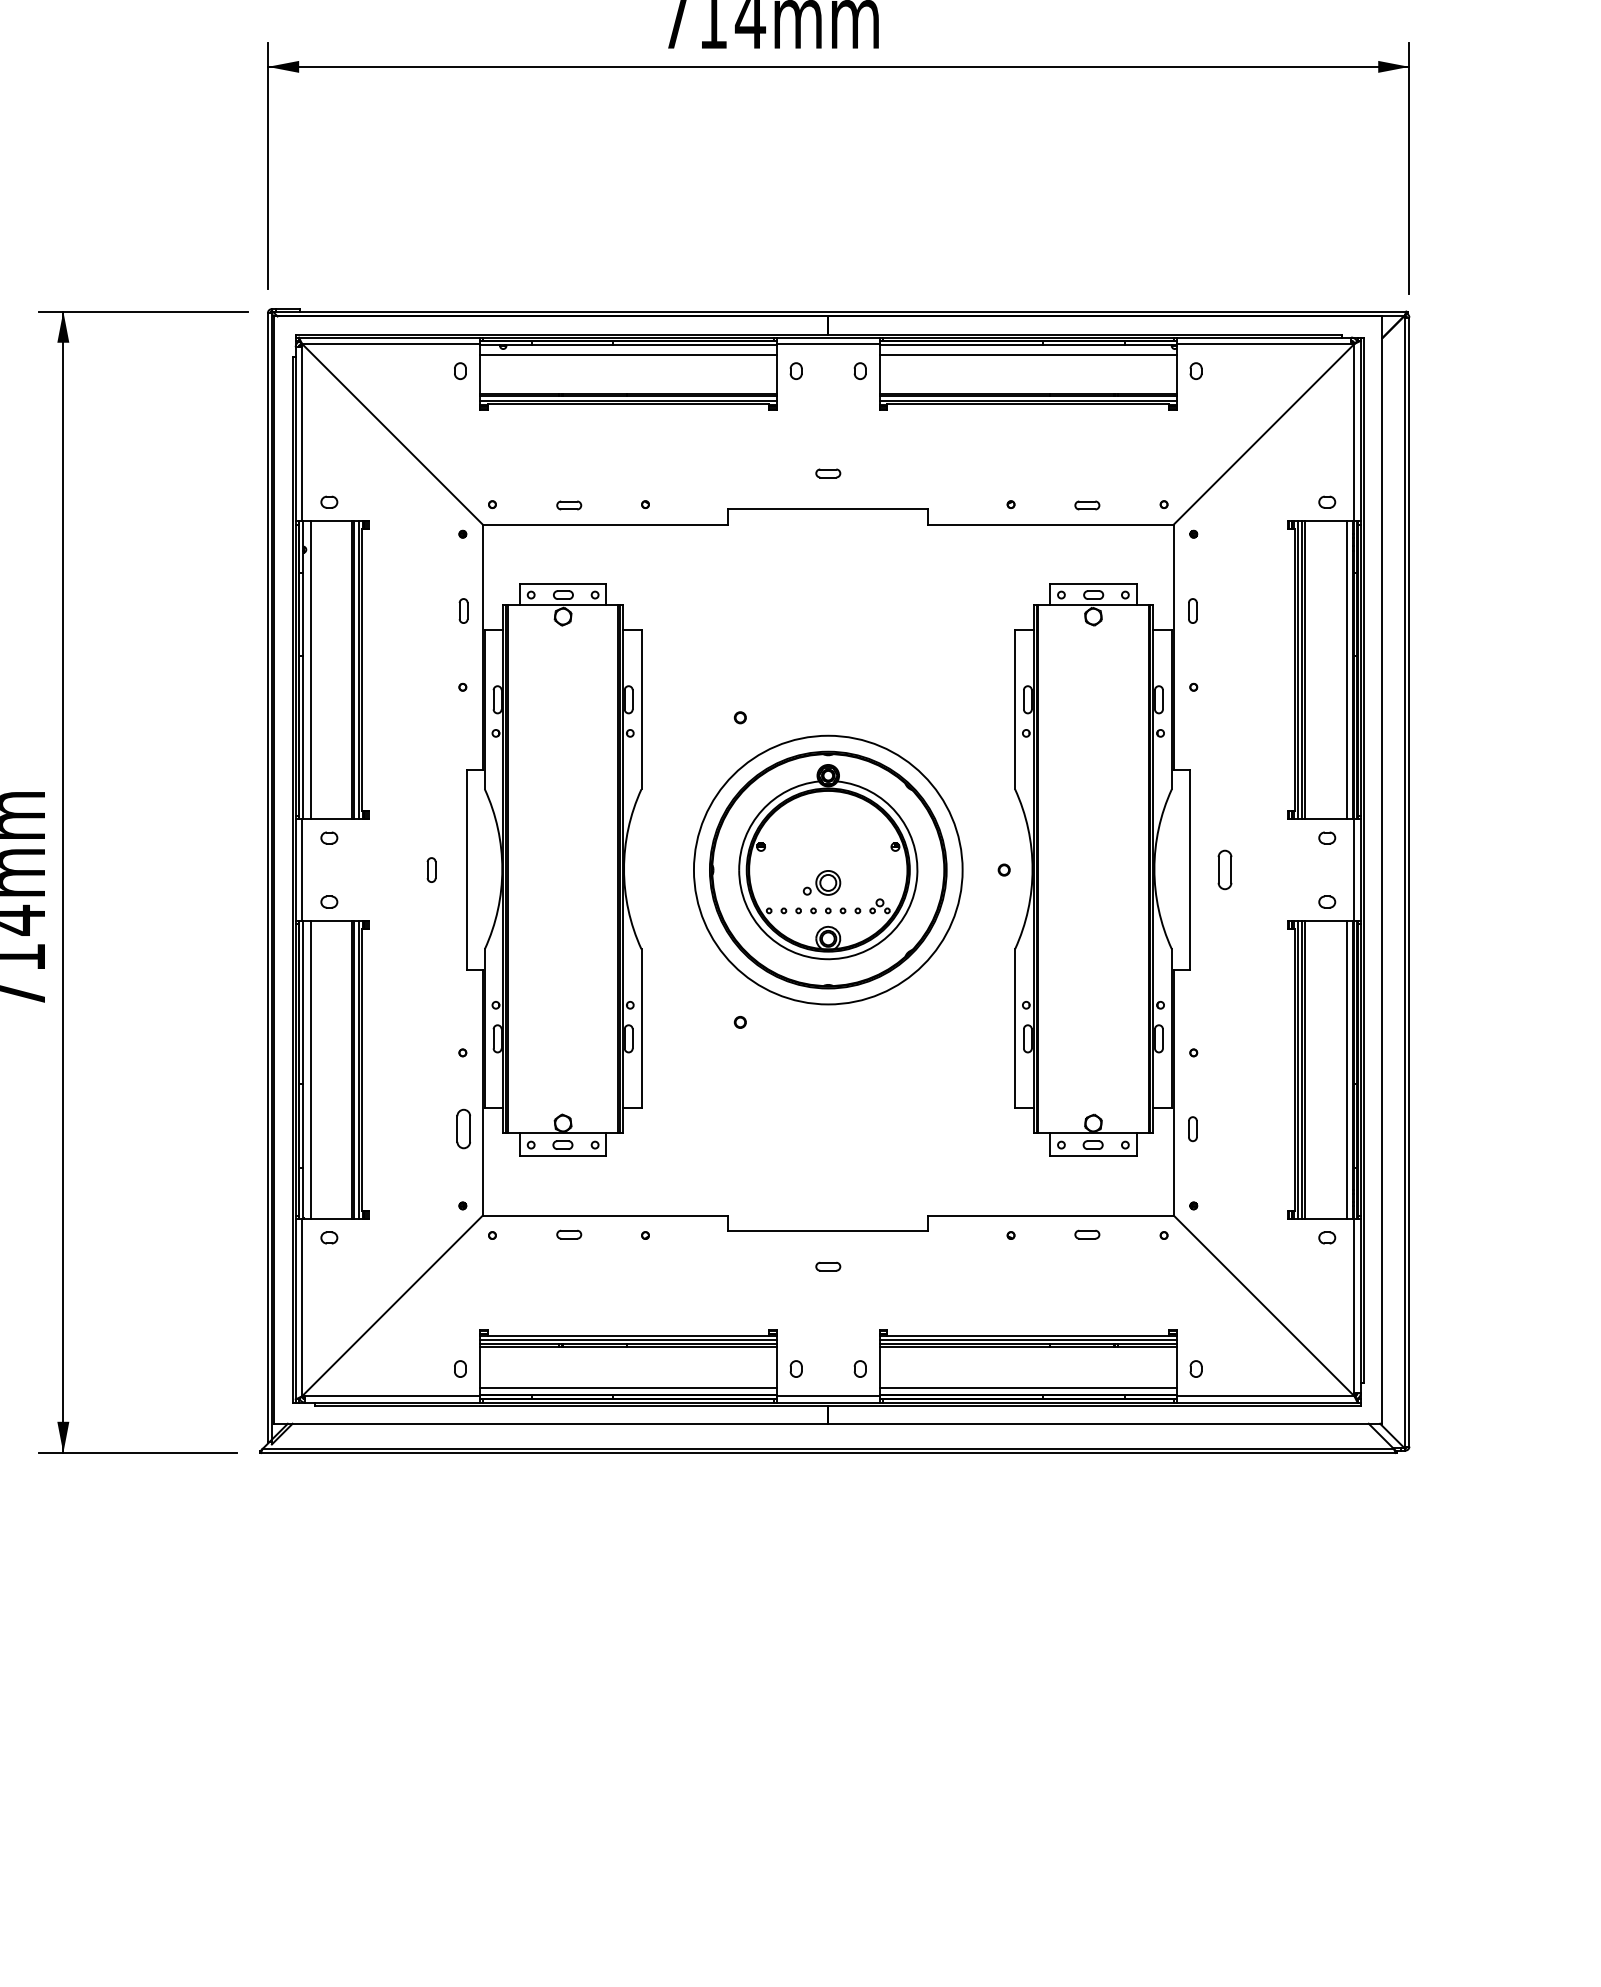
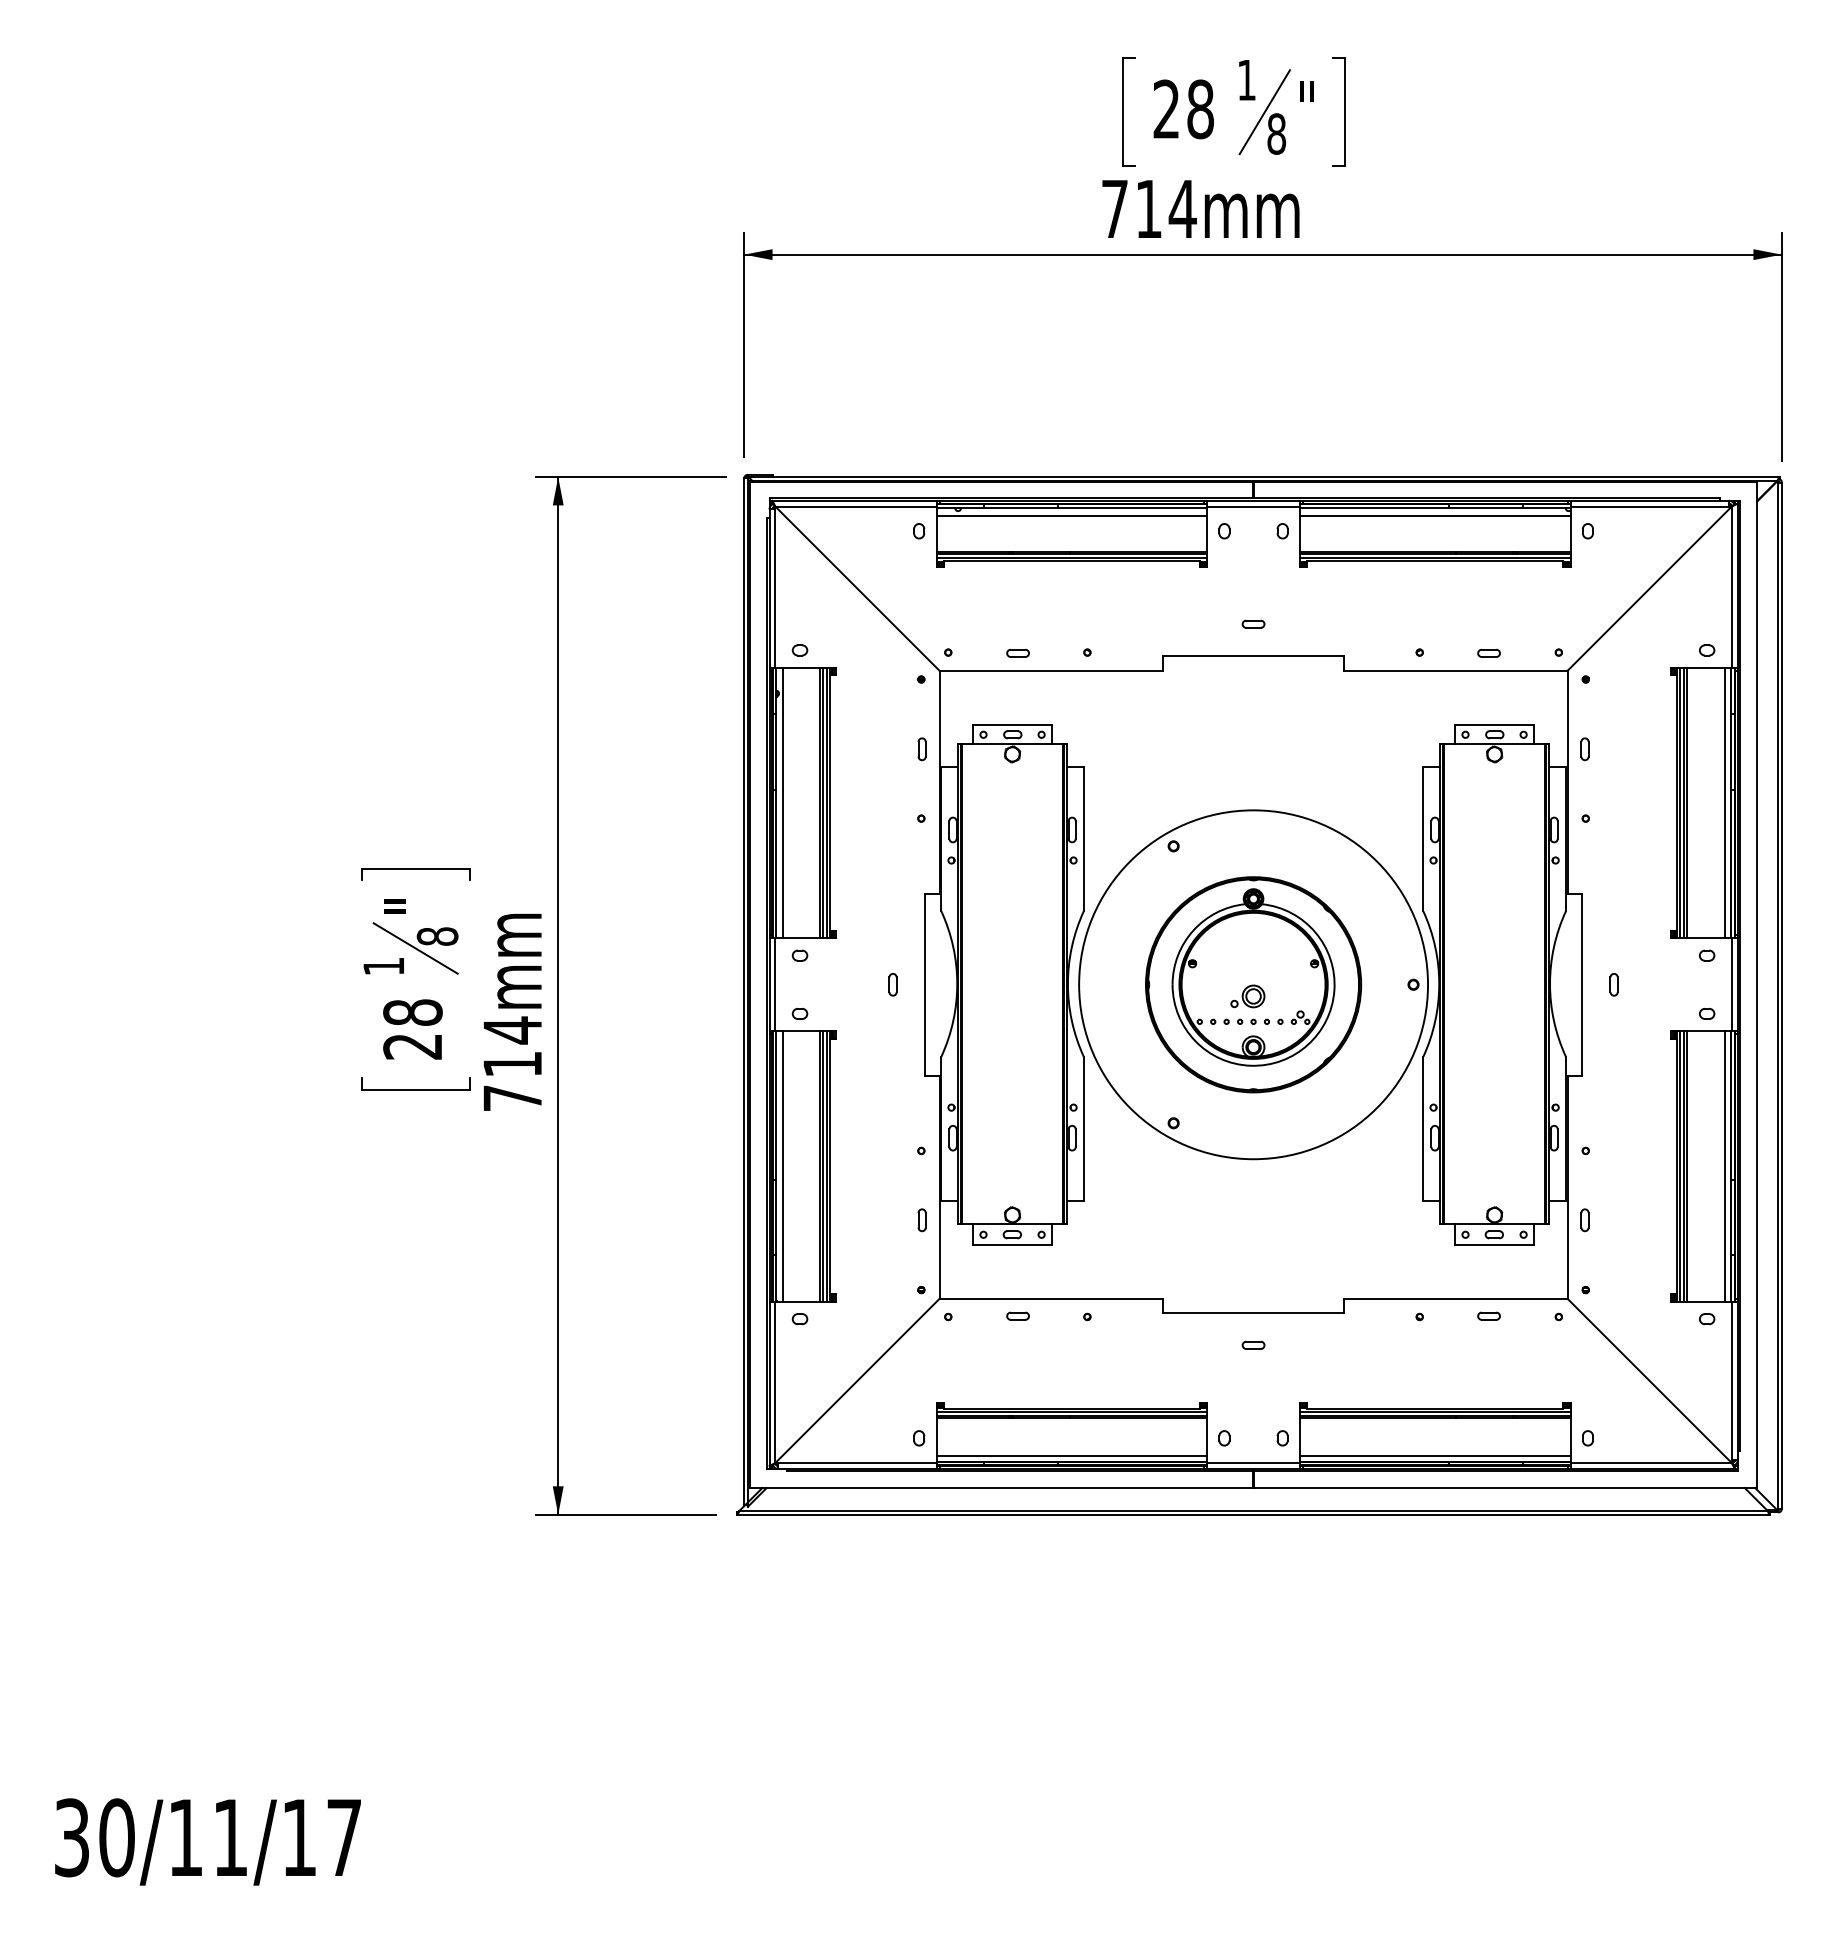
circle: (828, 869) -> (1253, 984), size x1.43
part: (1224, 869) -> (1613, 984), size x0.62
part: (462, 1129) -> (921, 1220), size x0.62

